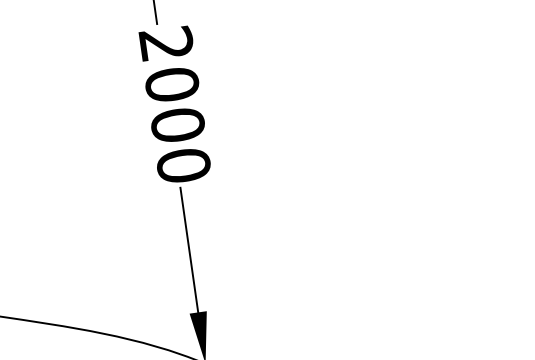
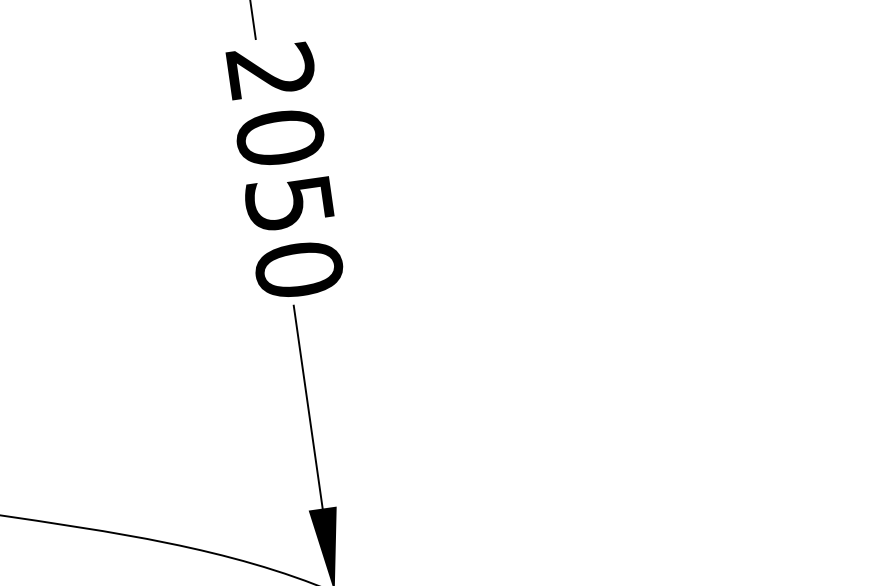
text: (177, 124) -> (288, 202), 2000 -> 2050

